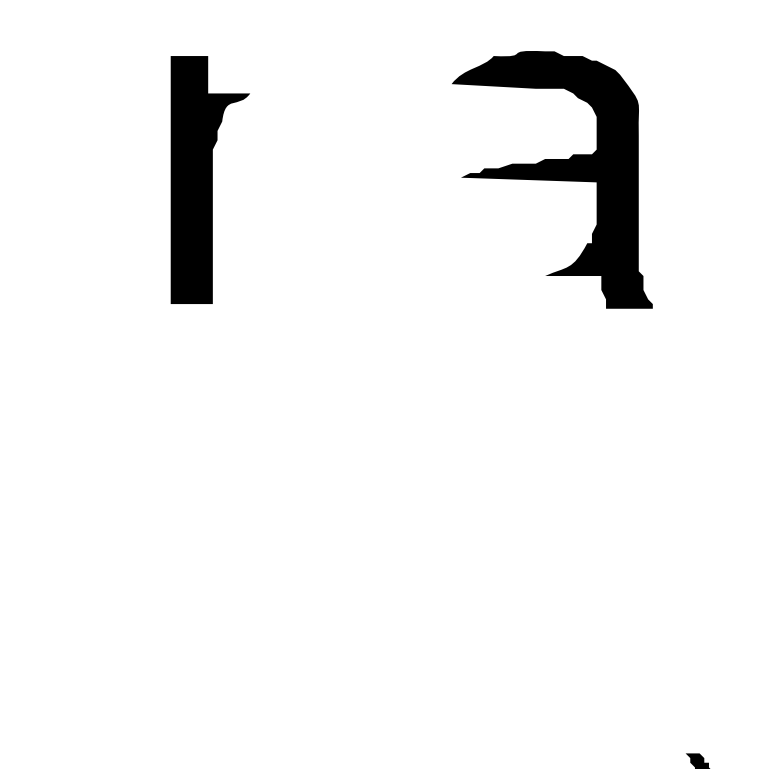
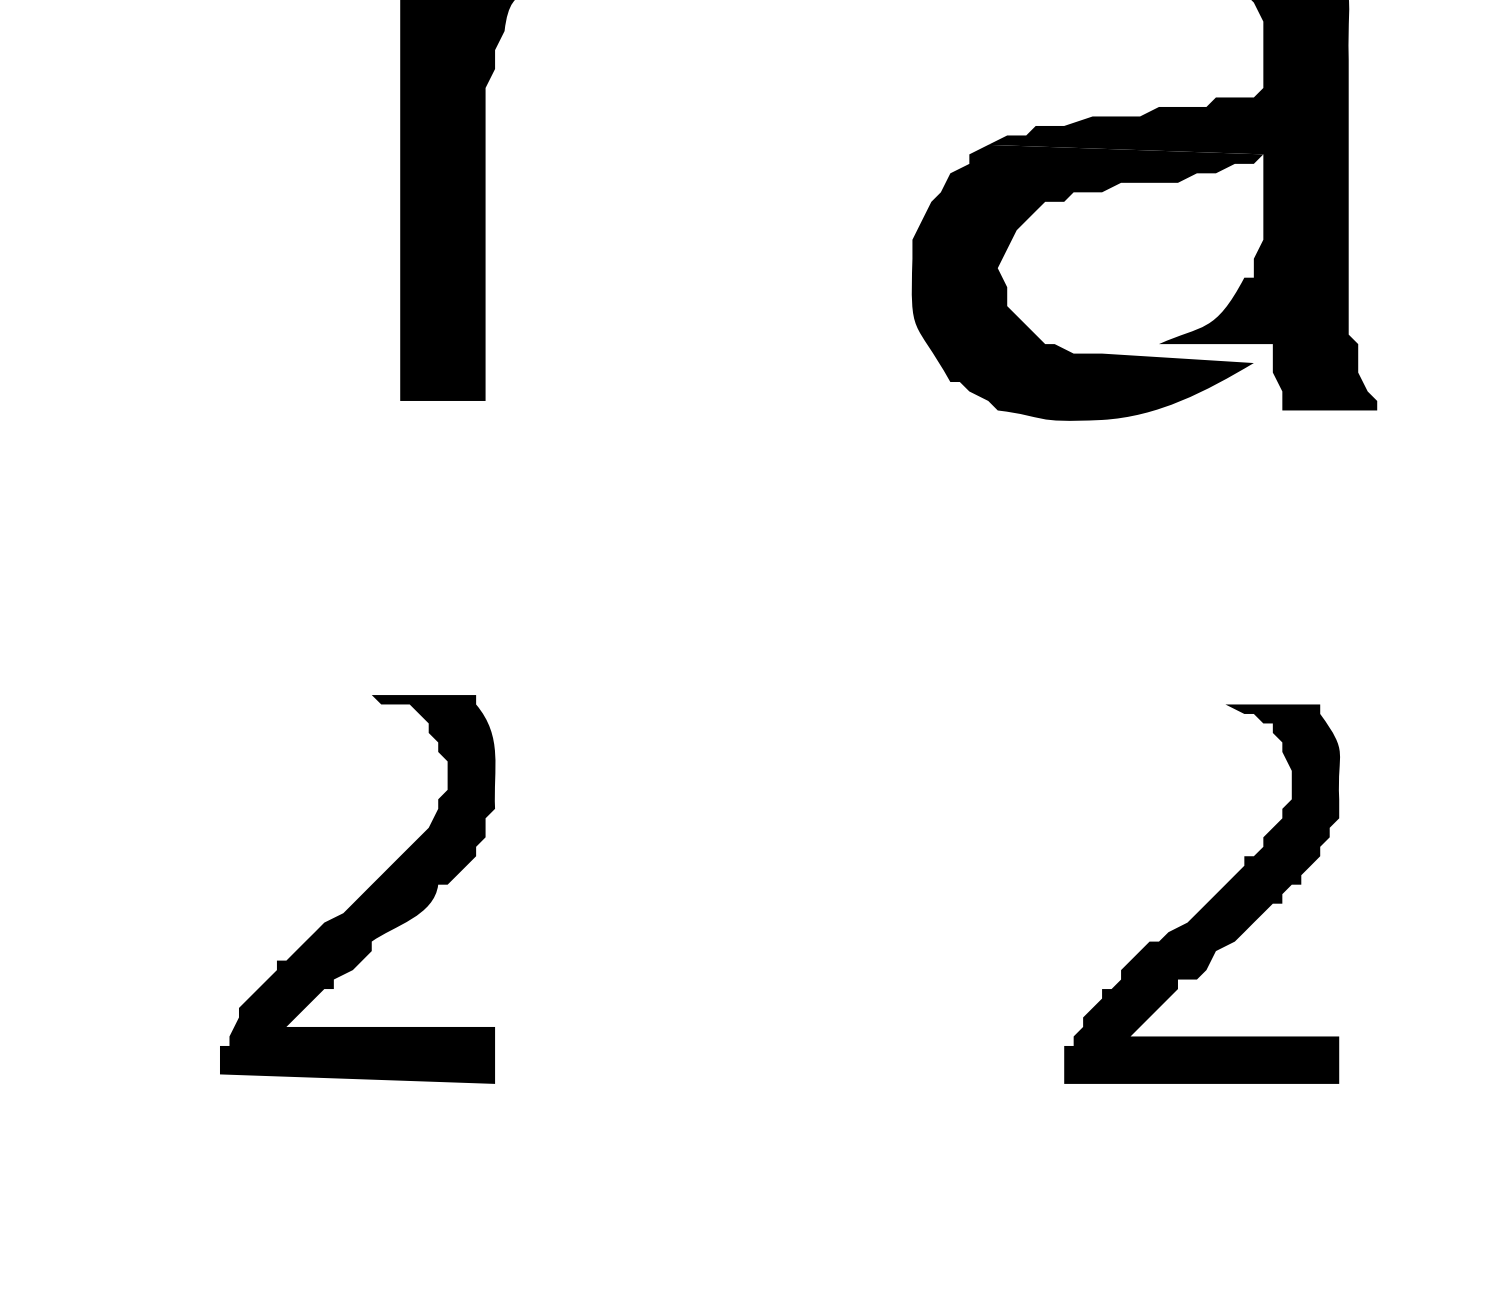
fill: (509, 245) -> (1086, 282), added
fill: (149, 545) -> (357, 890), added
part: (566, 546) -> (1202, 892), added

